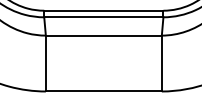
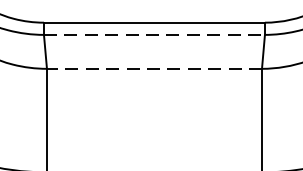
line: (103, 17) -> (153, 35), solid -> dashed
line: (103, 35) -> (153, 68), solid -> dashed

